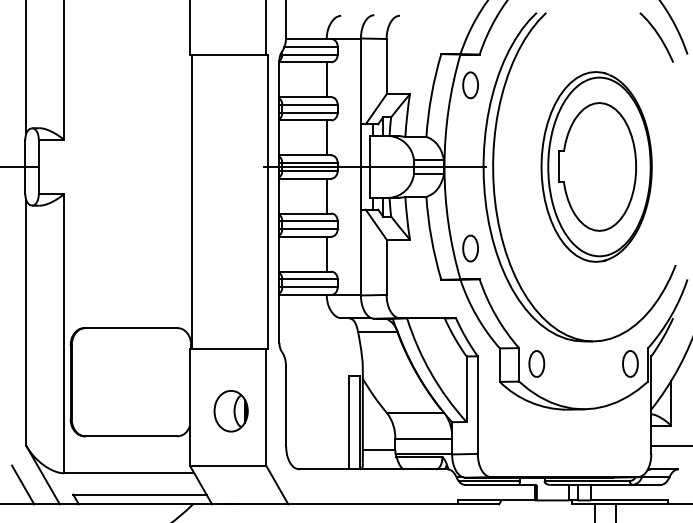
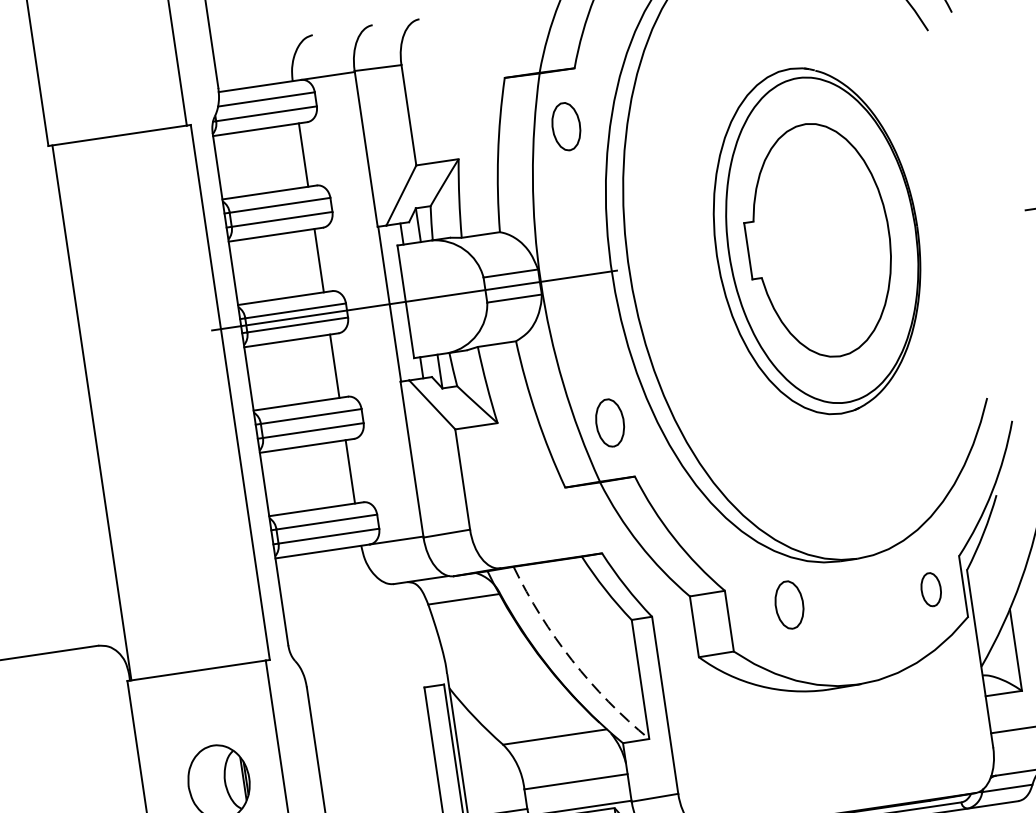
part: (536, 363) -> (788, 604), moved
part: (630, 363) -> (931, 588), size x0.7
arc: (431, 373) -> (572, 660), solid -> dashed

